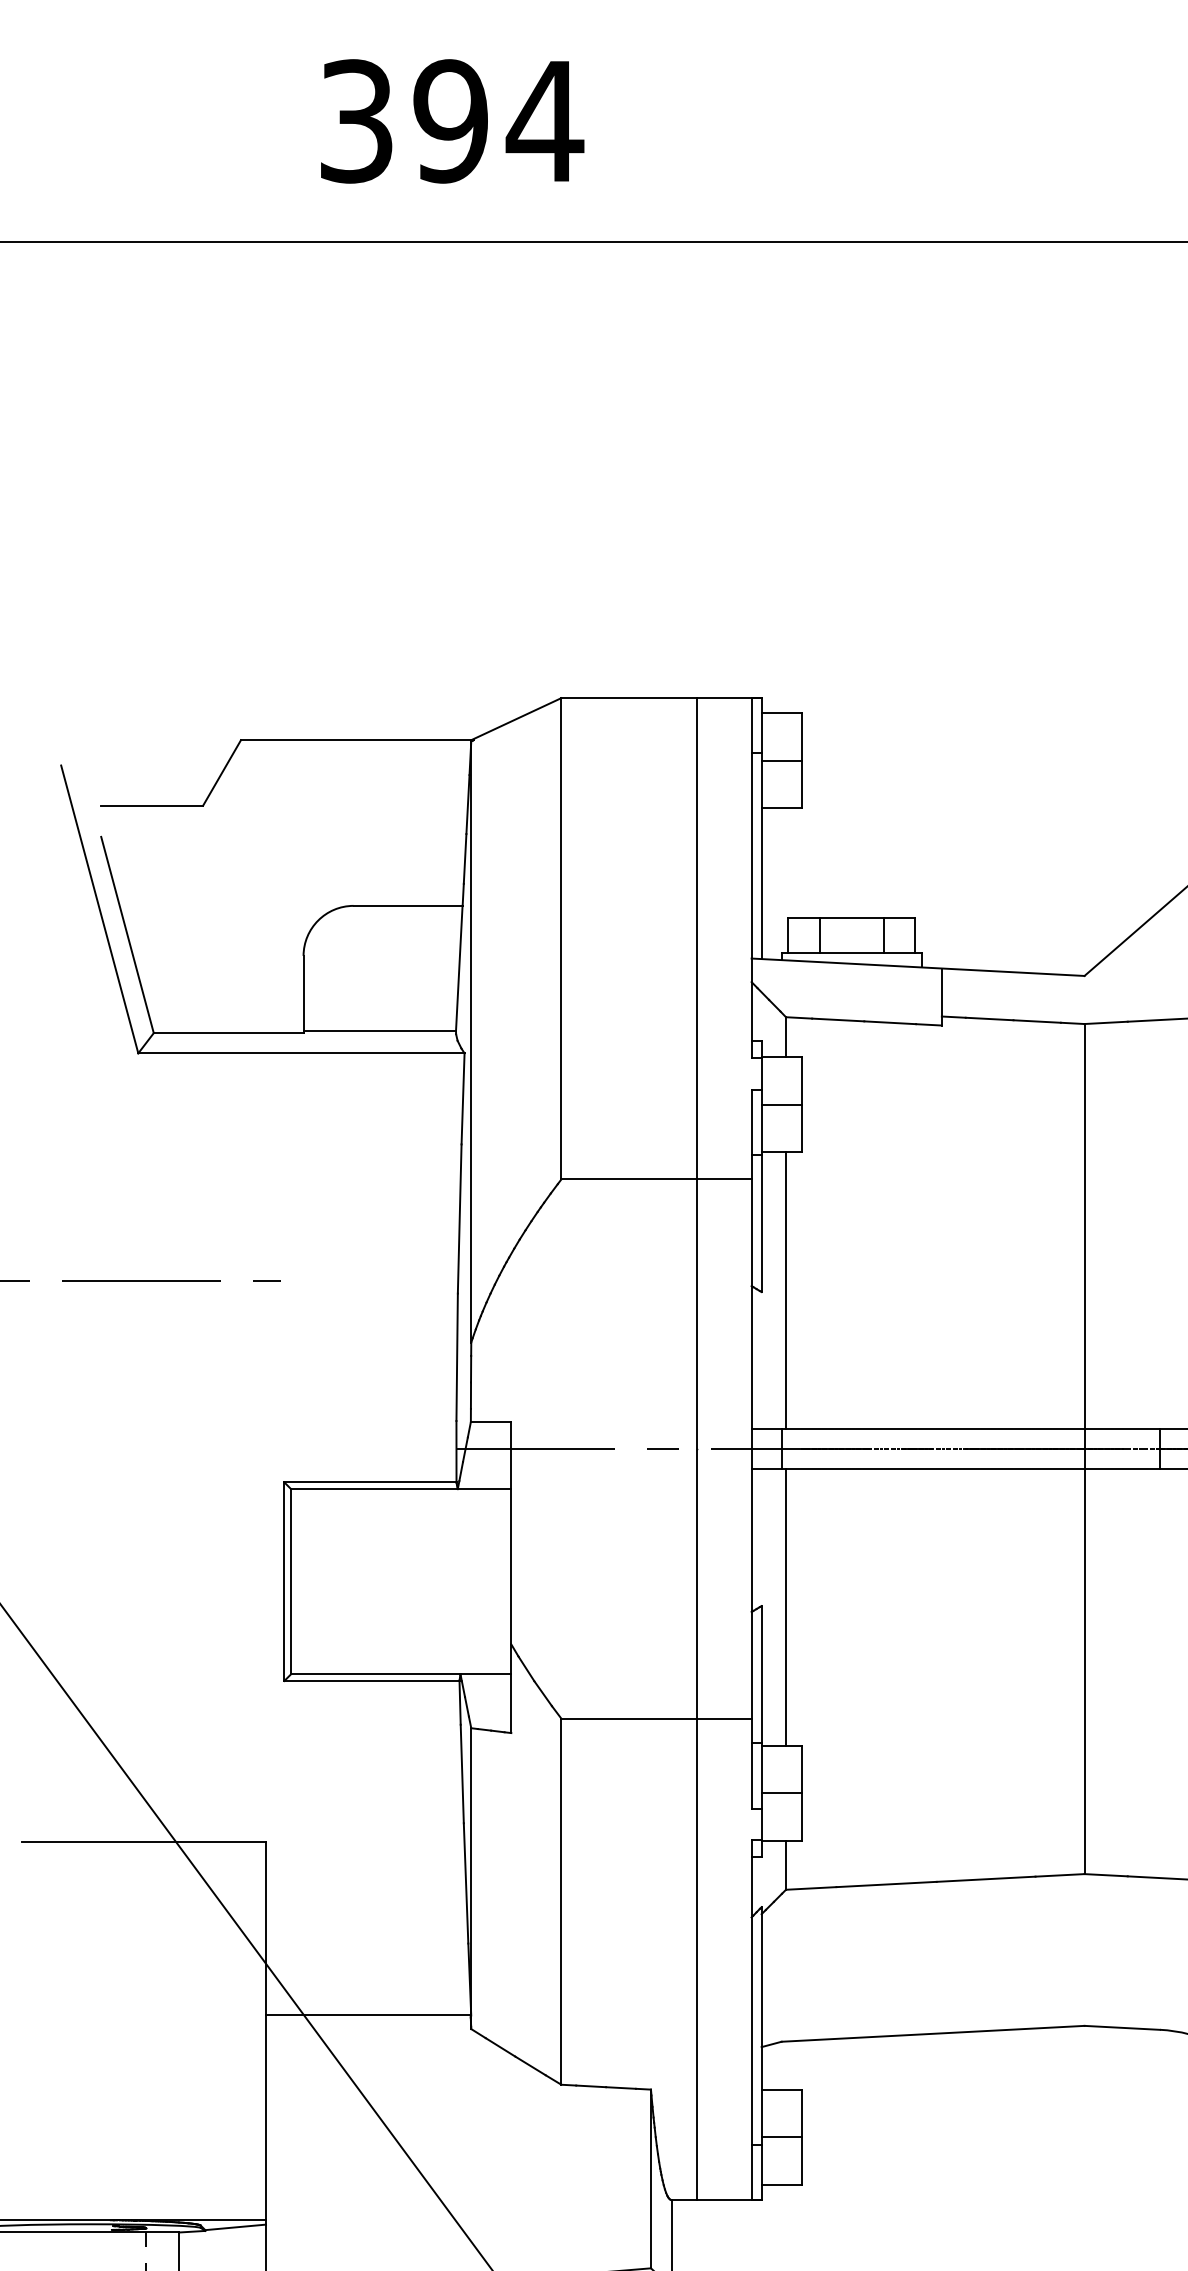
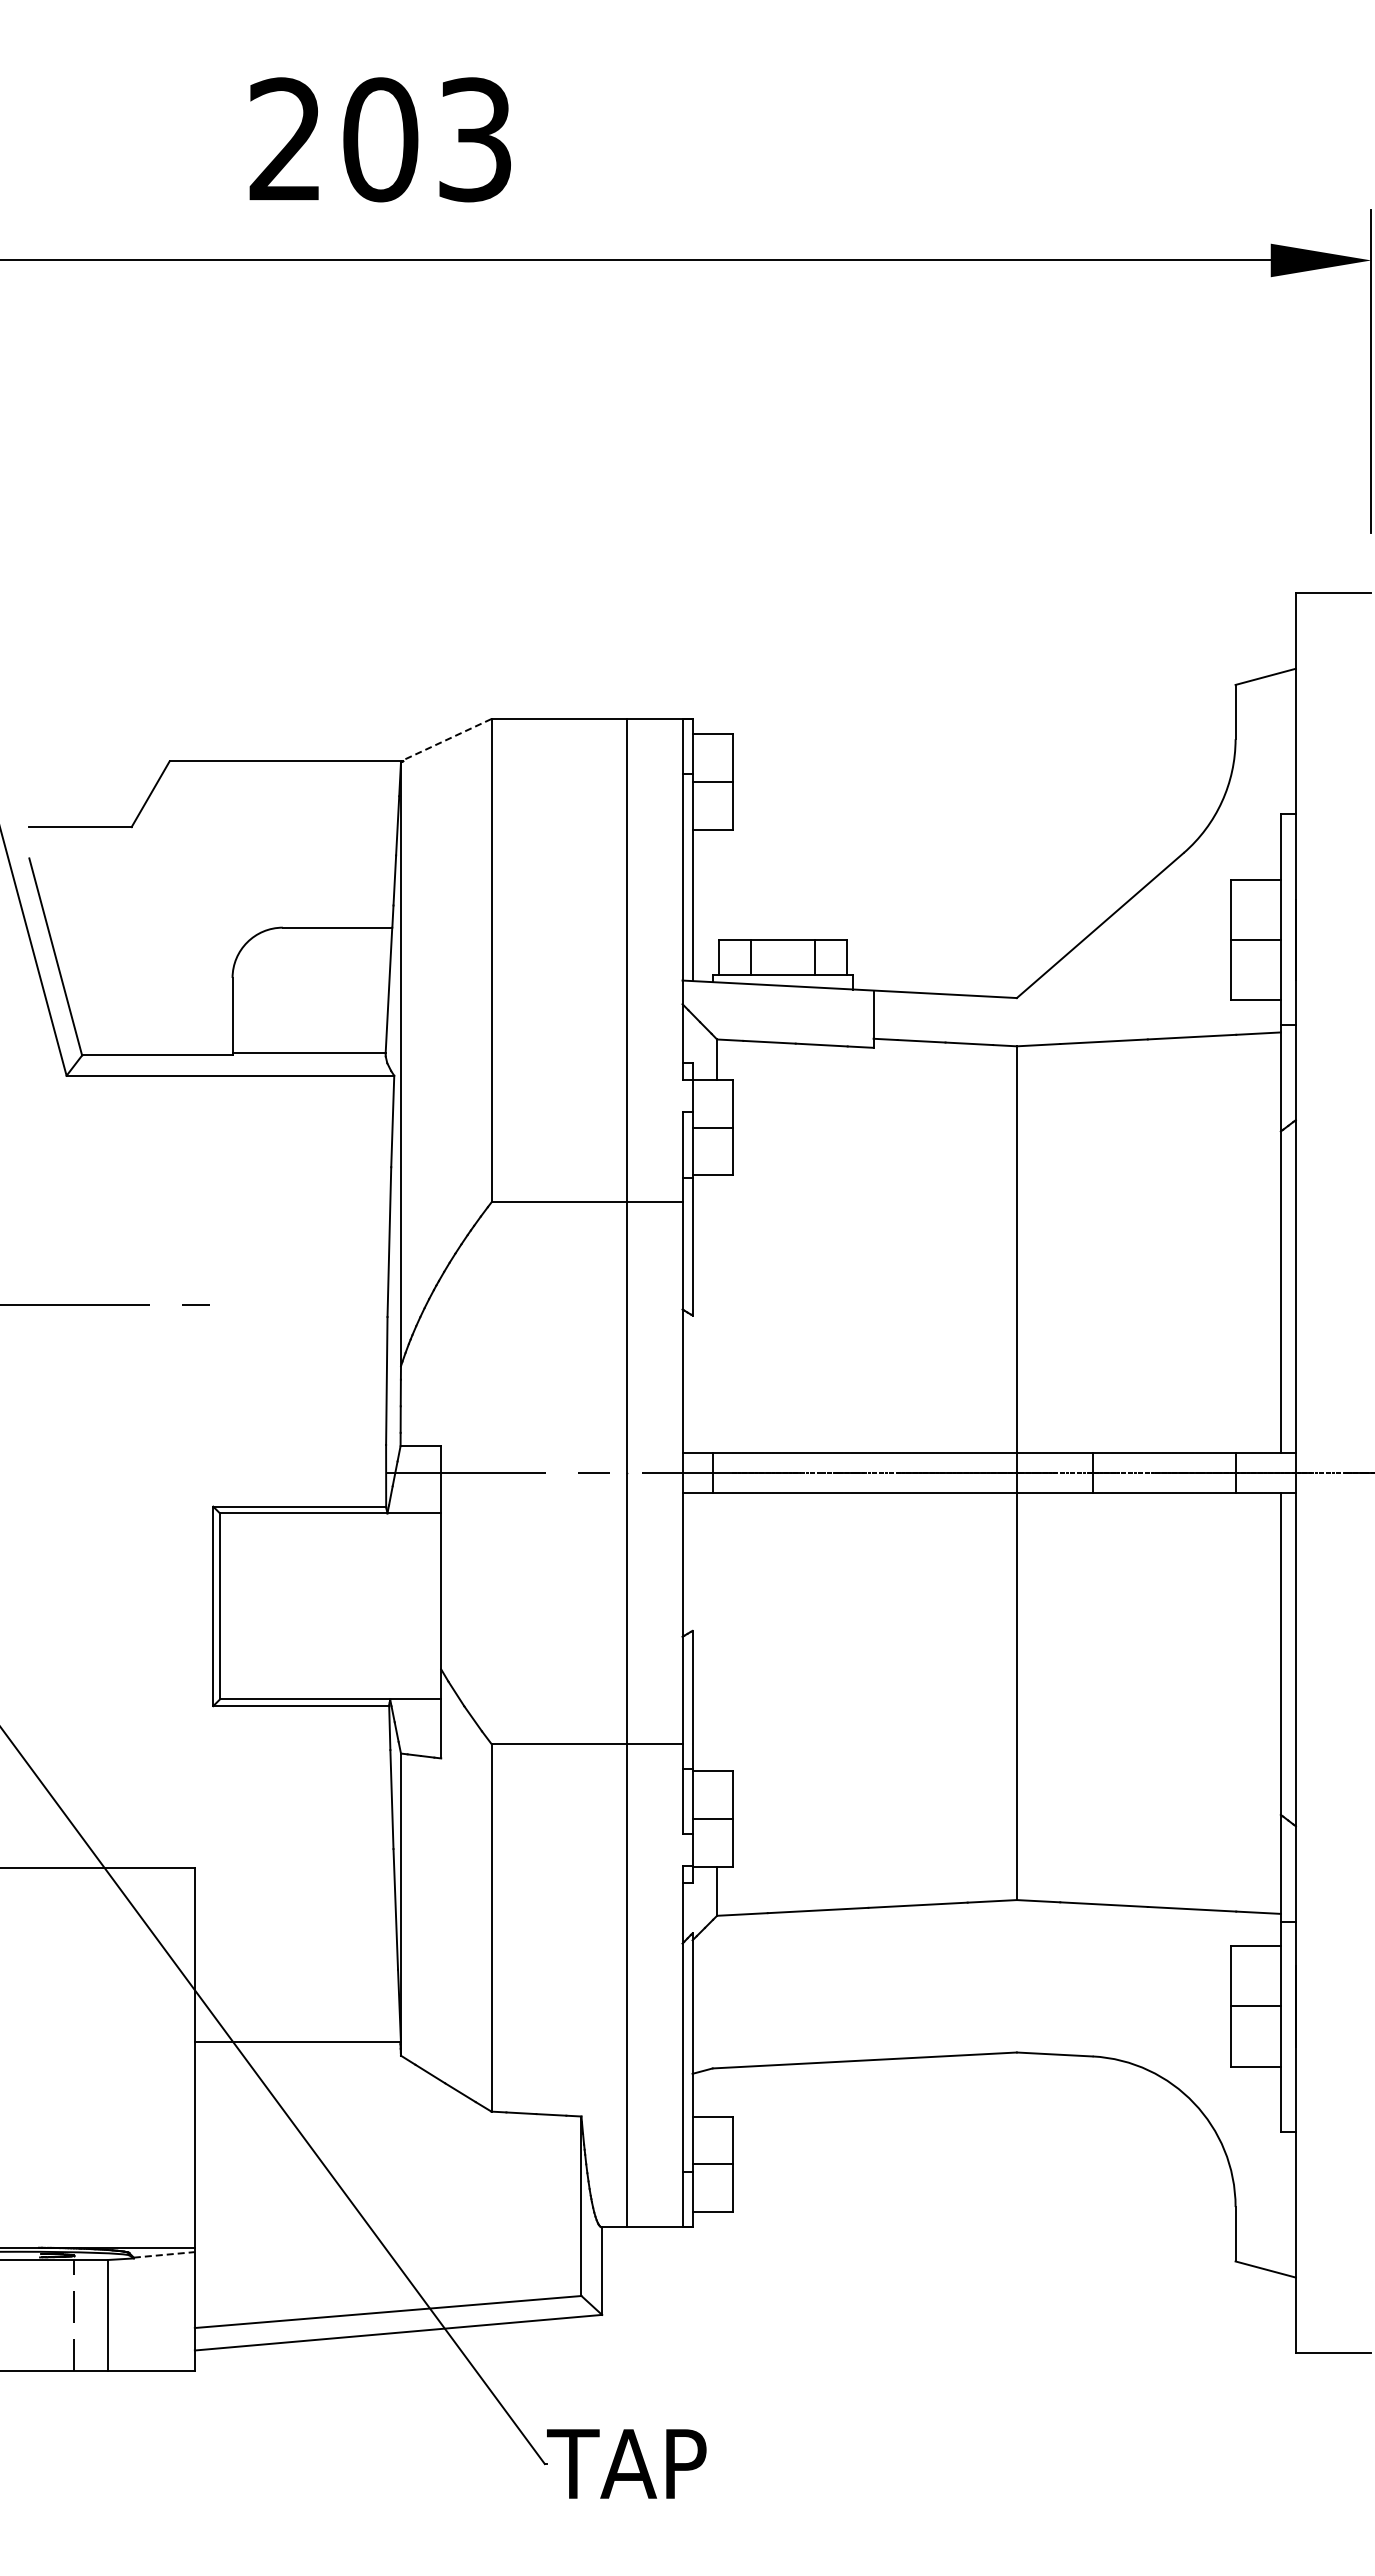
text: (451, 121) -> (381, 139), 394 -> 203
line: (516, 719) -> (446, 740), solid -> dashed
line: (786, 1291) -> (717, 1314), removed
line: (786, 1607) -> (717, 1632), removed
line: (235, 2227) -> (164, 2254), solid -> dashed

